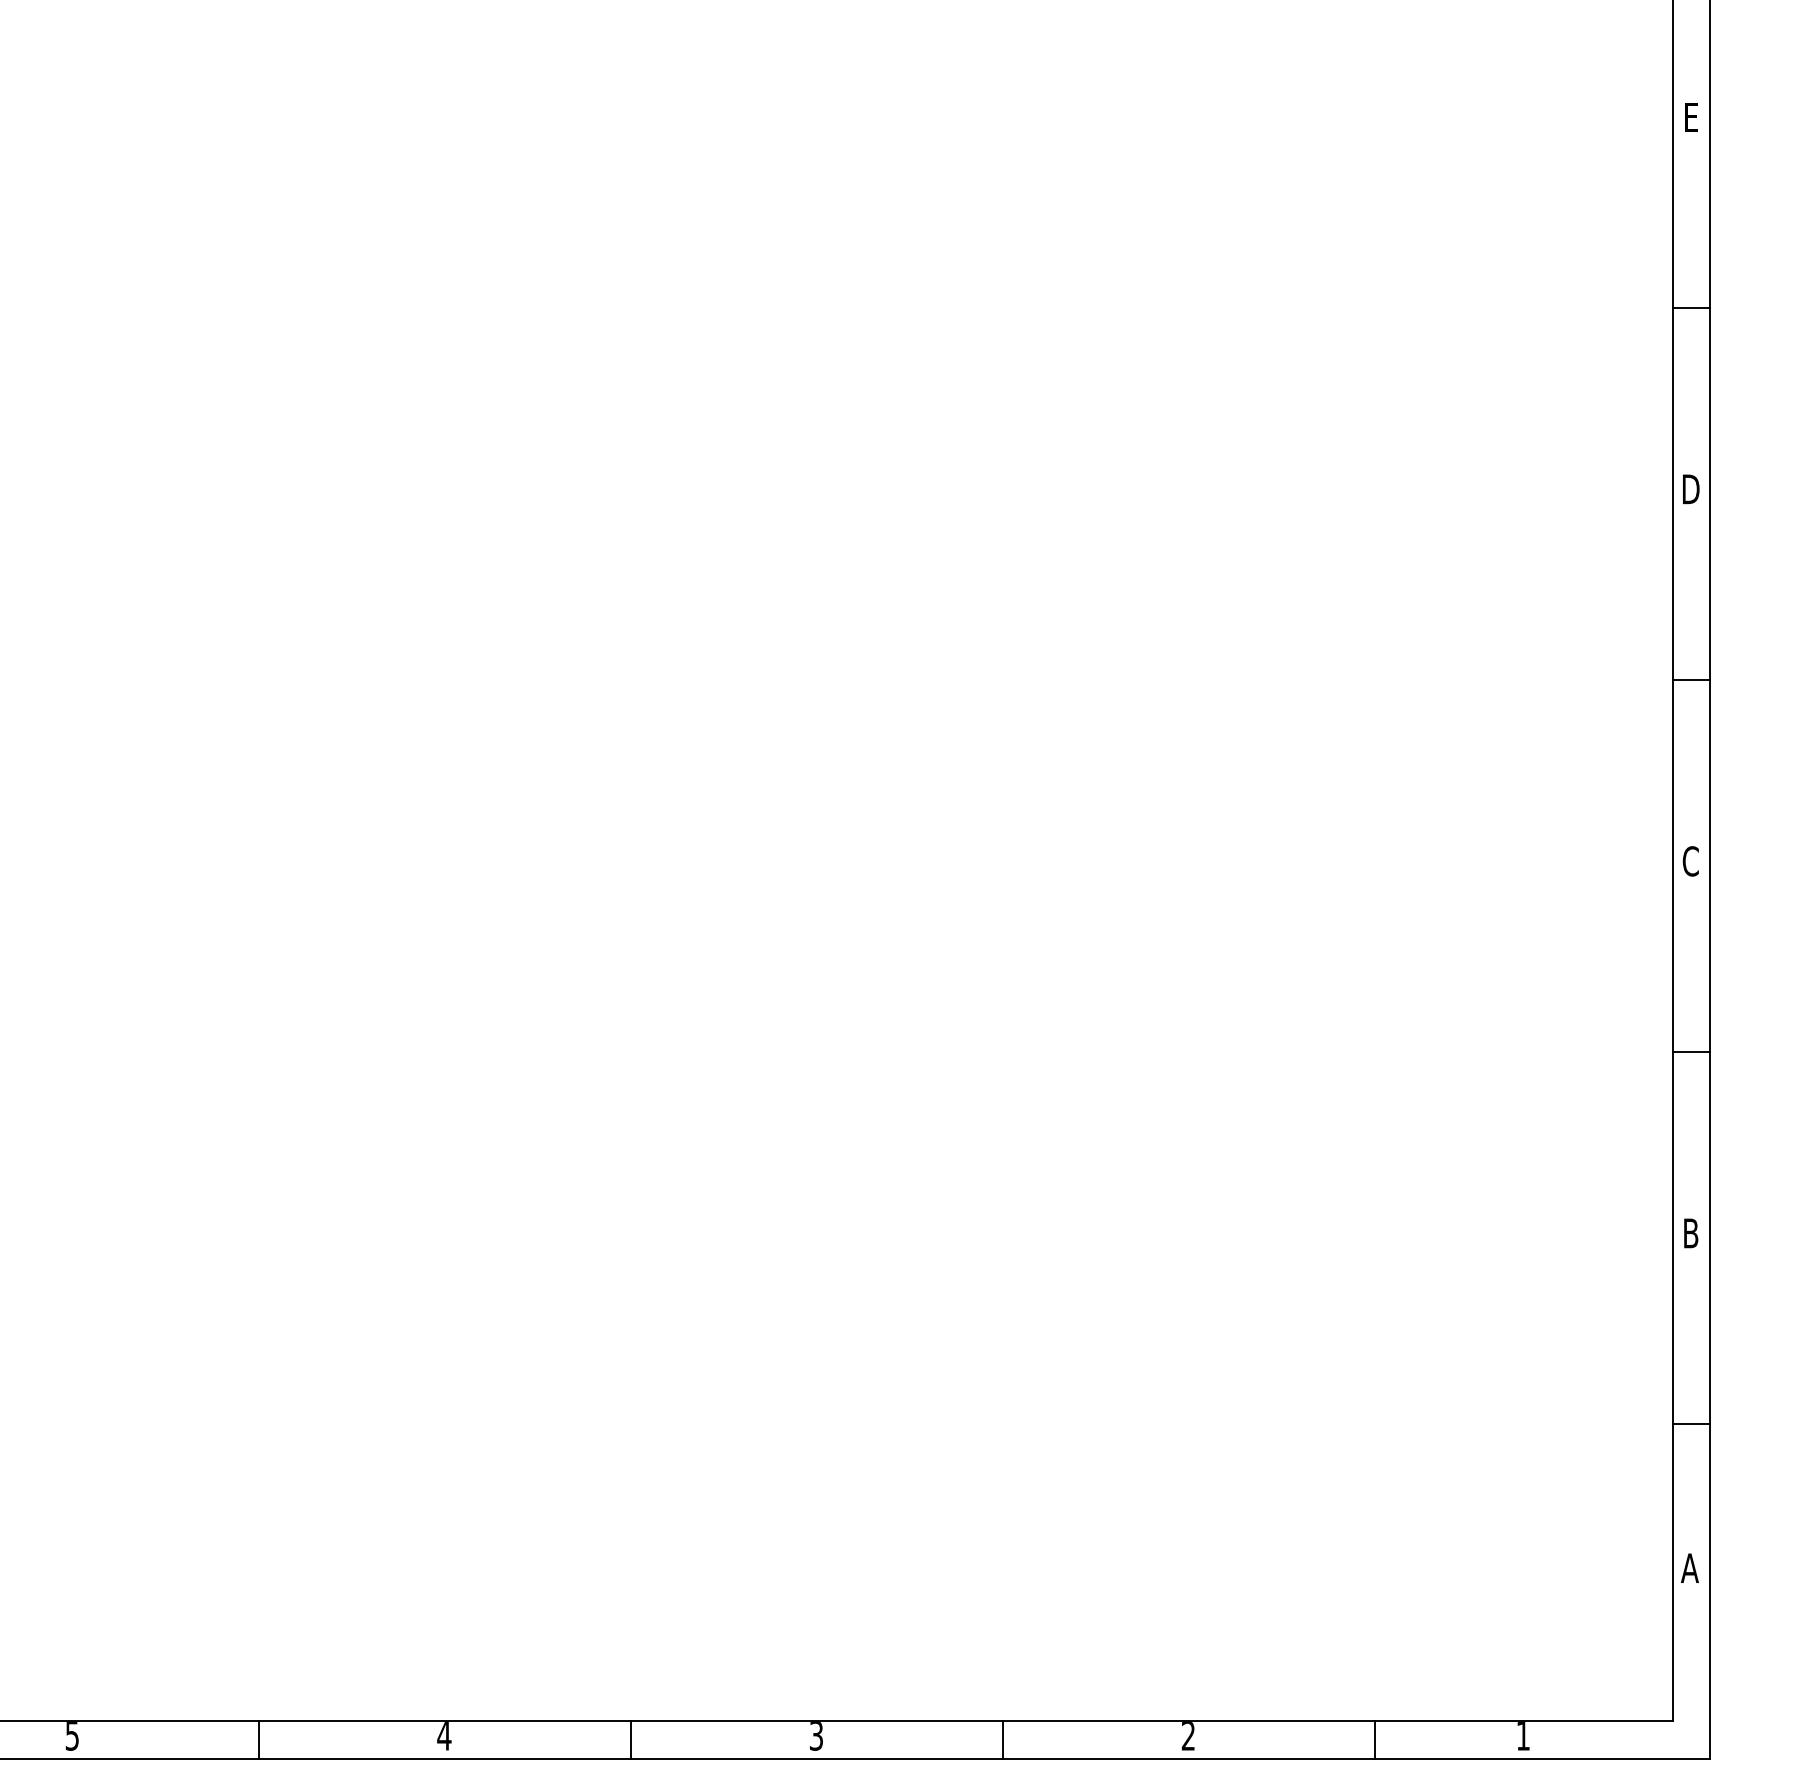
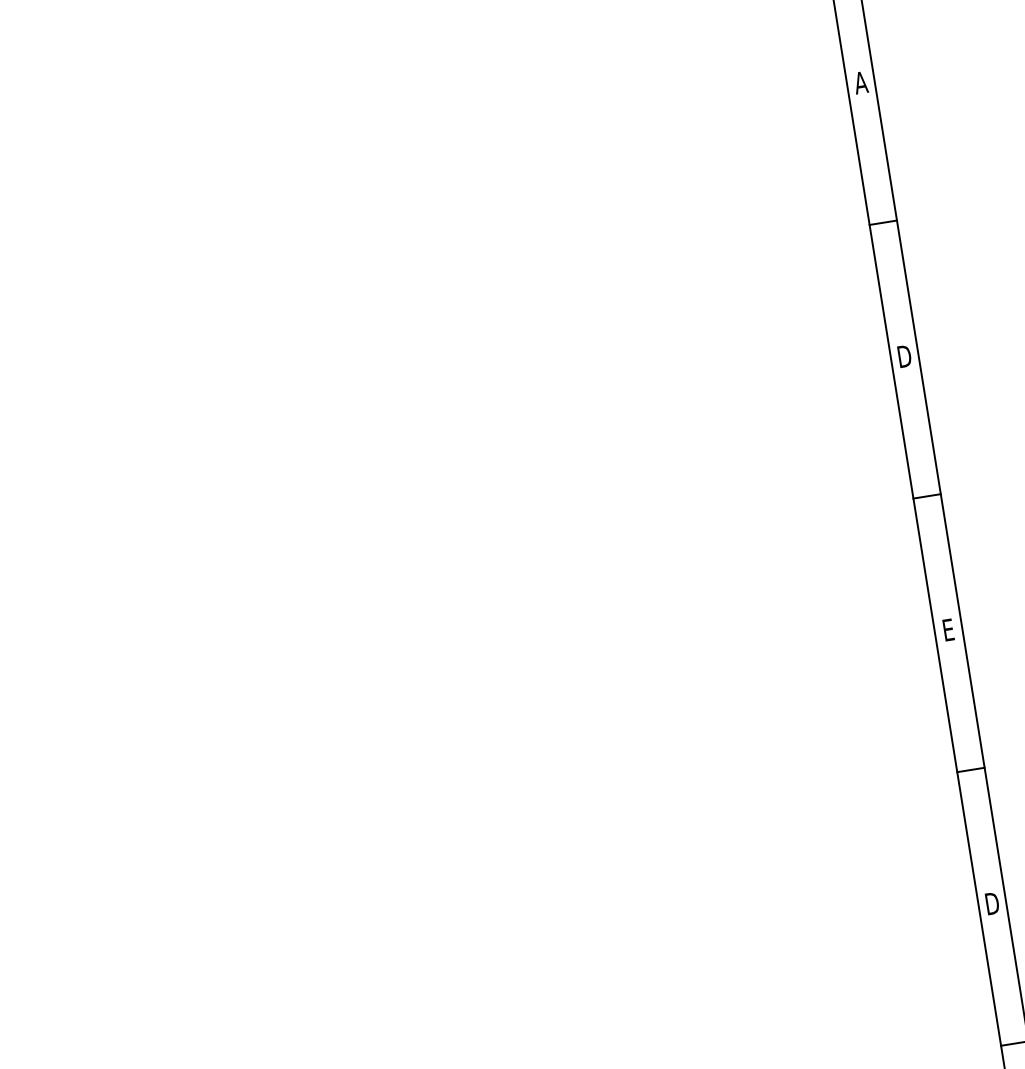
text: (1691, 116) -> (861, 82), E -> A
text: (1690, 861) -> (948, 630), C -> E
text: (1691, 1233) -> (992, 903), B -> D

